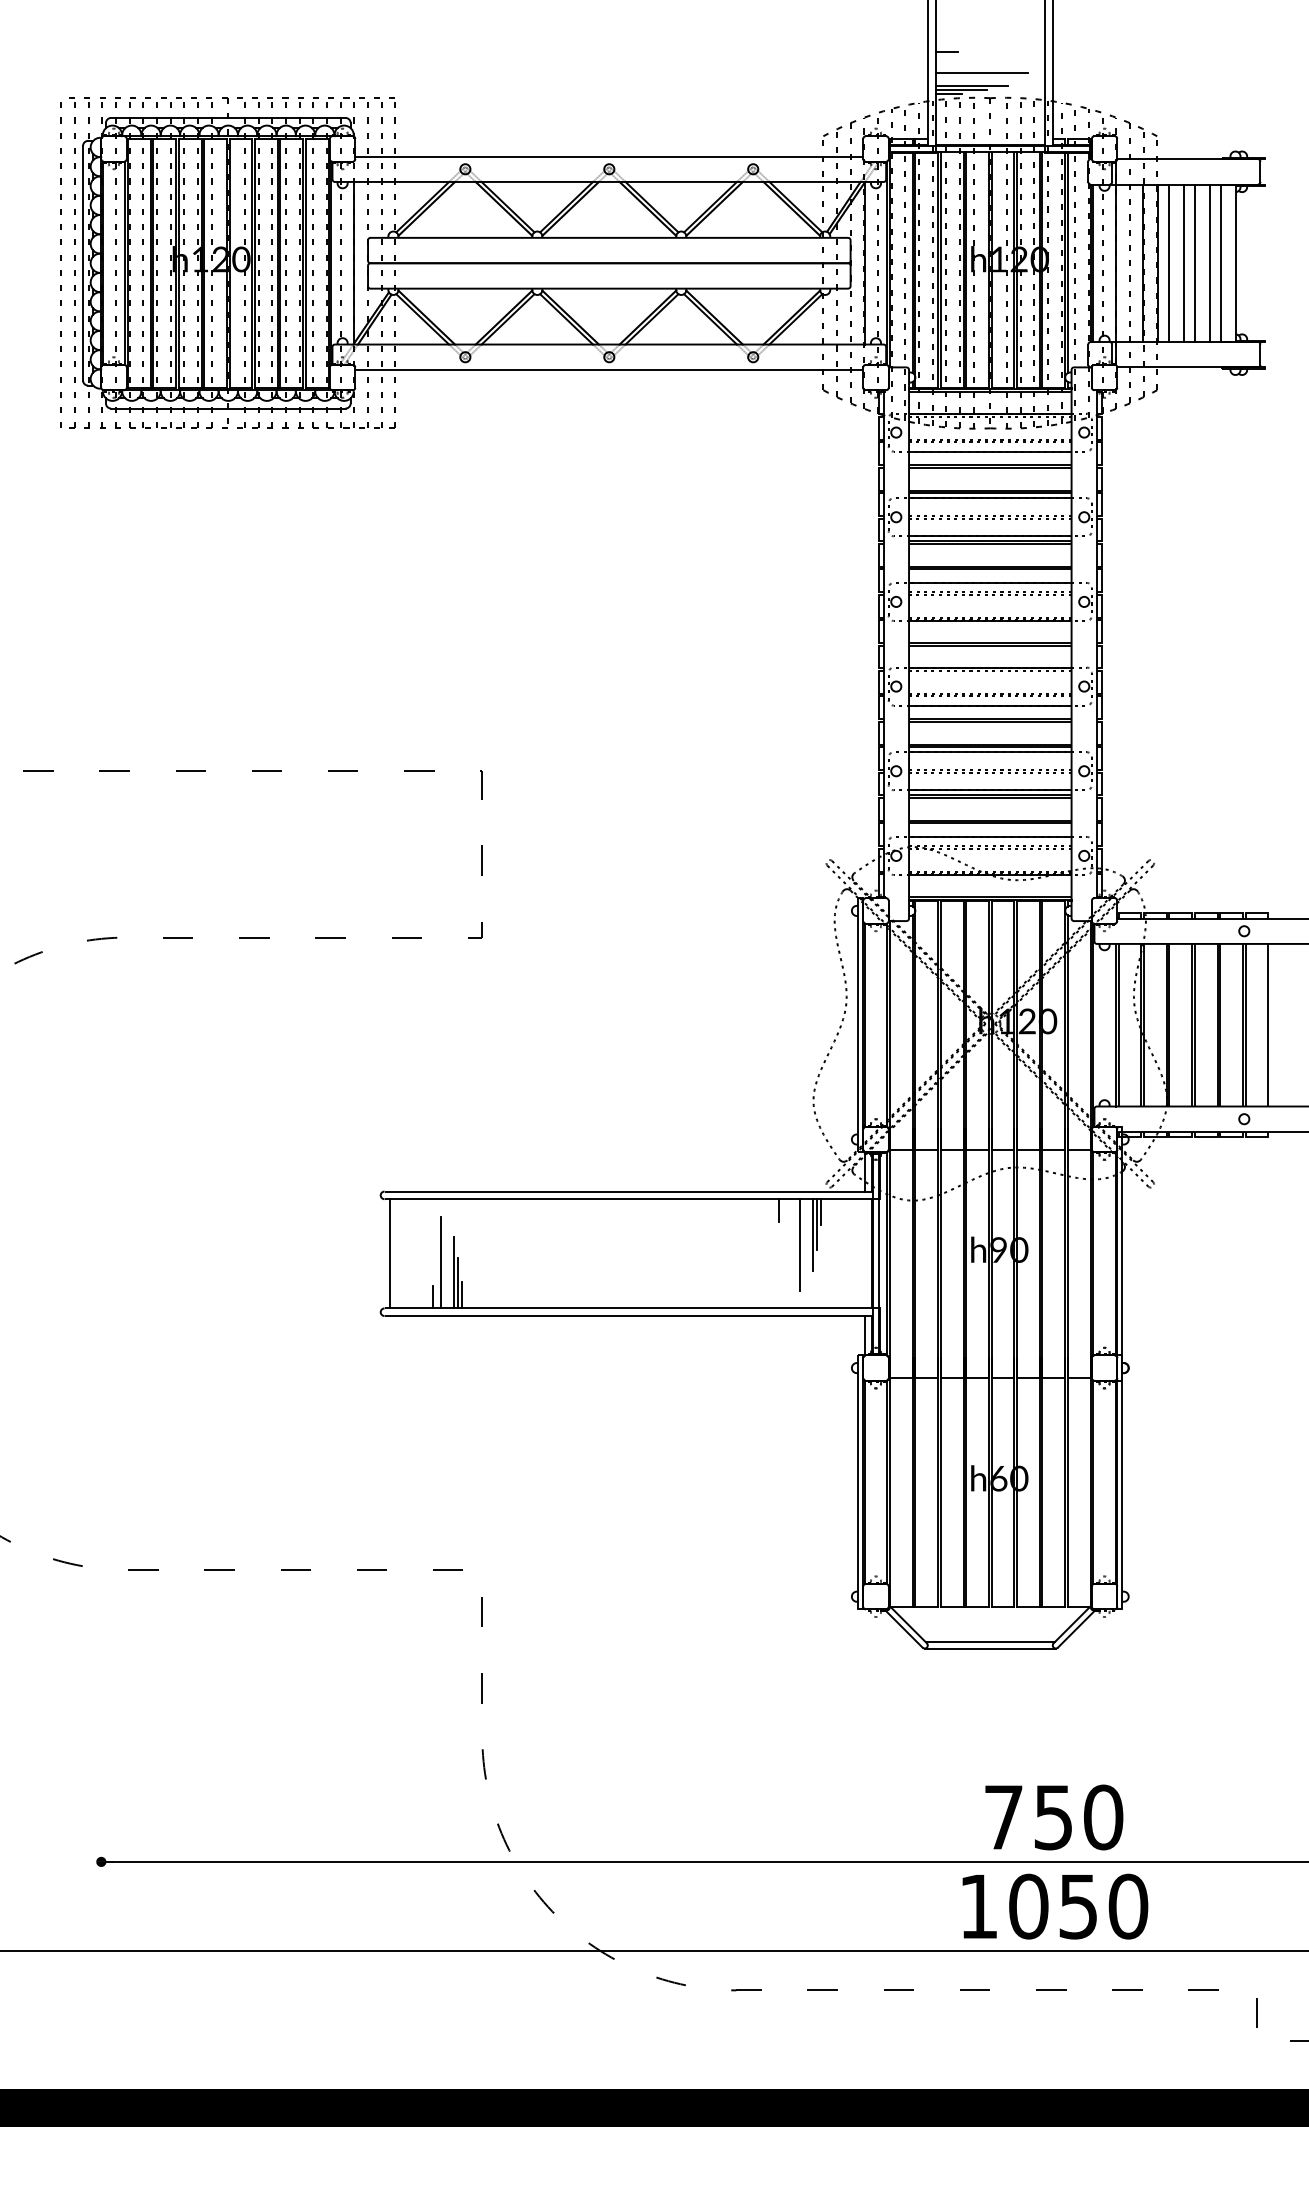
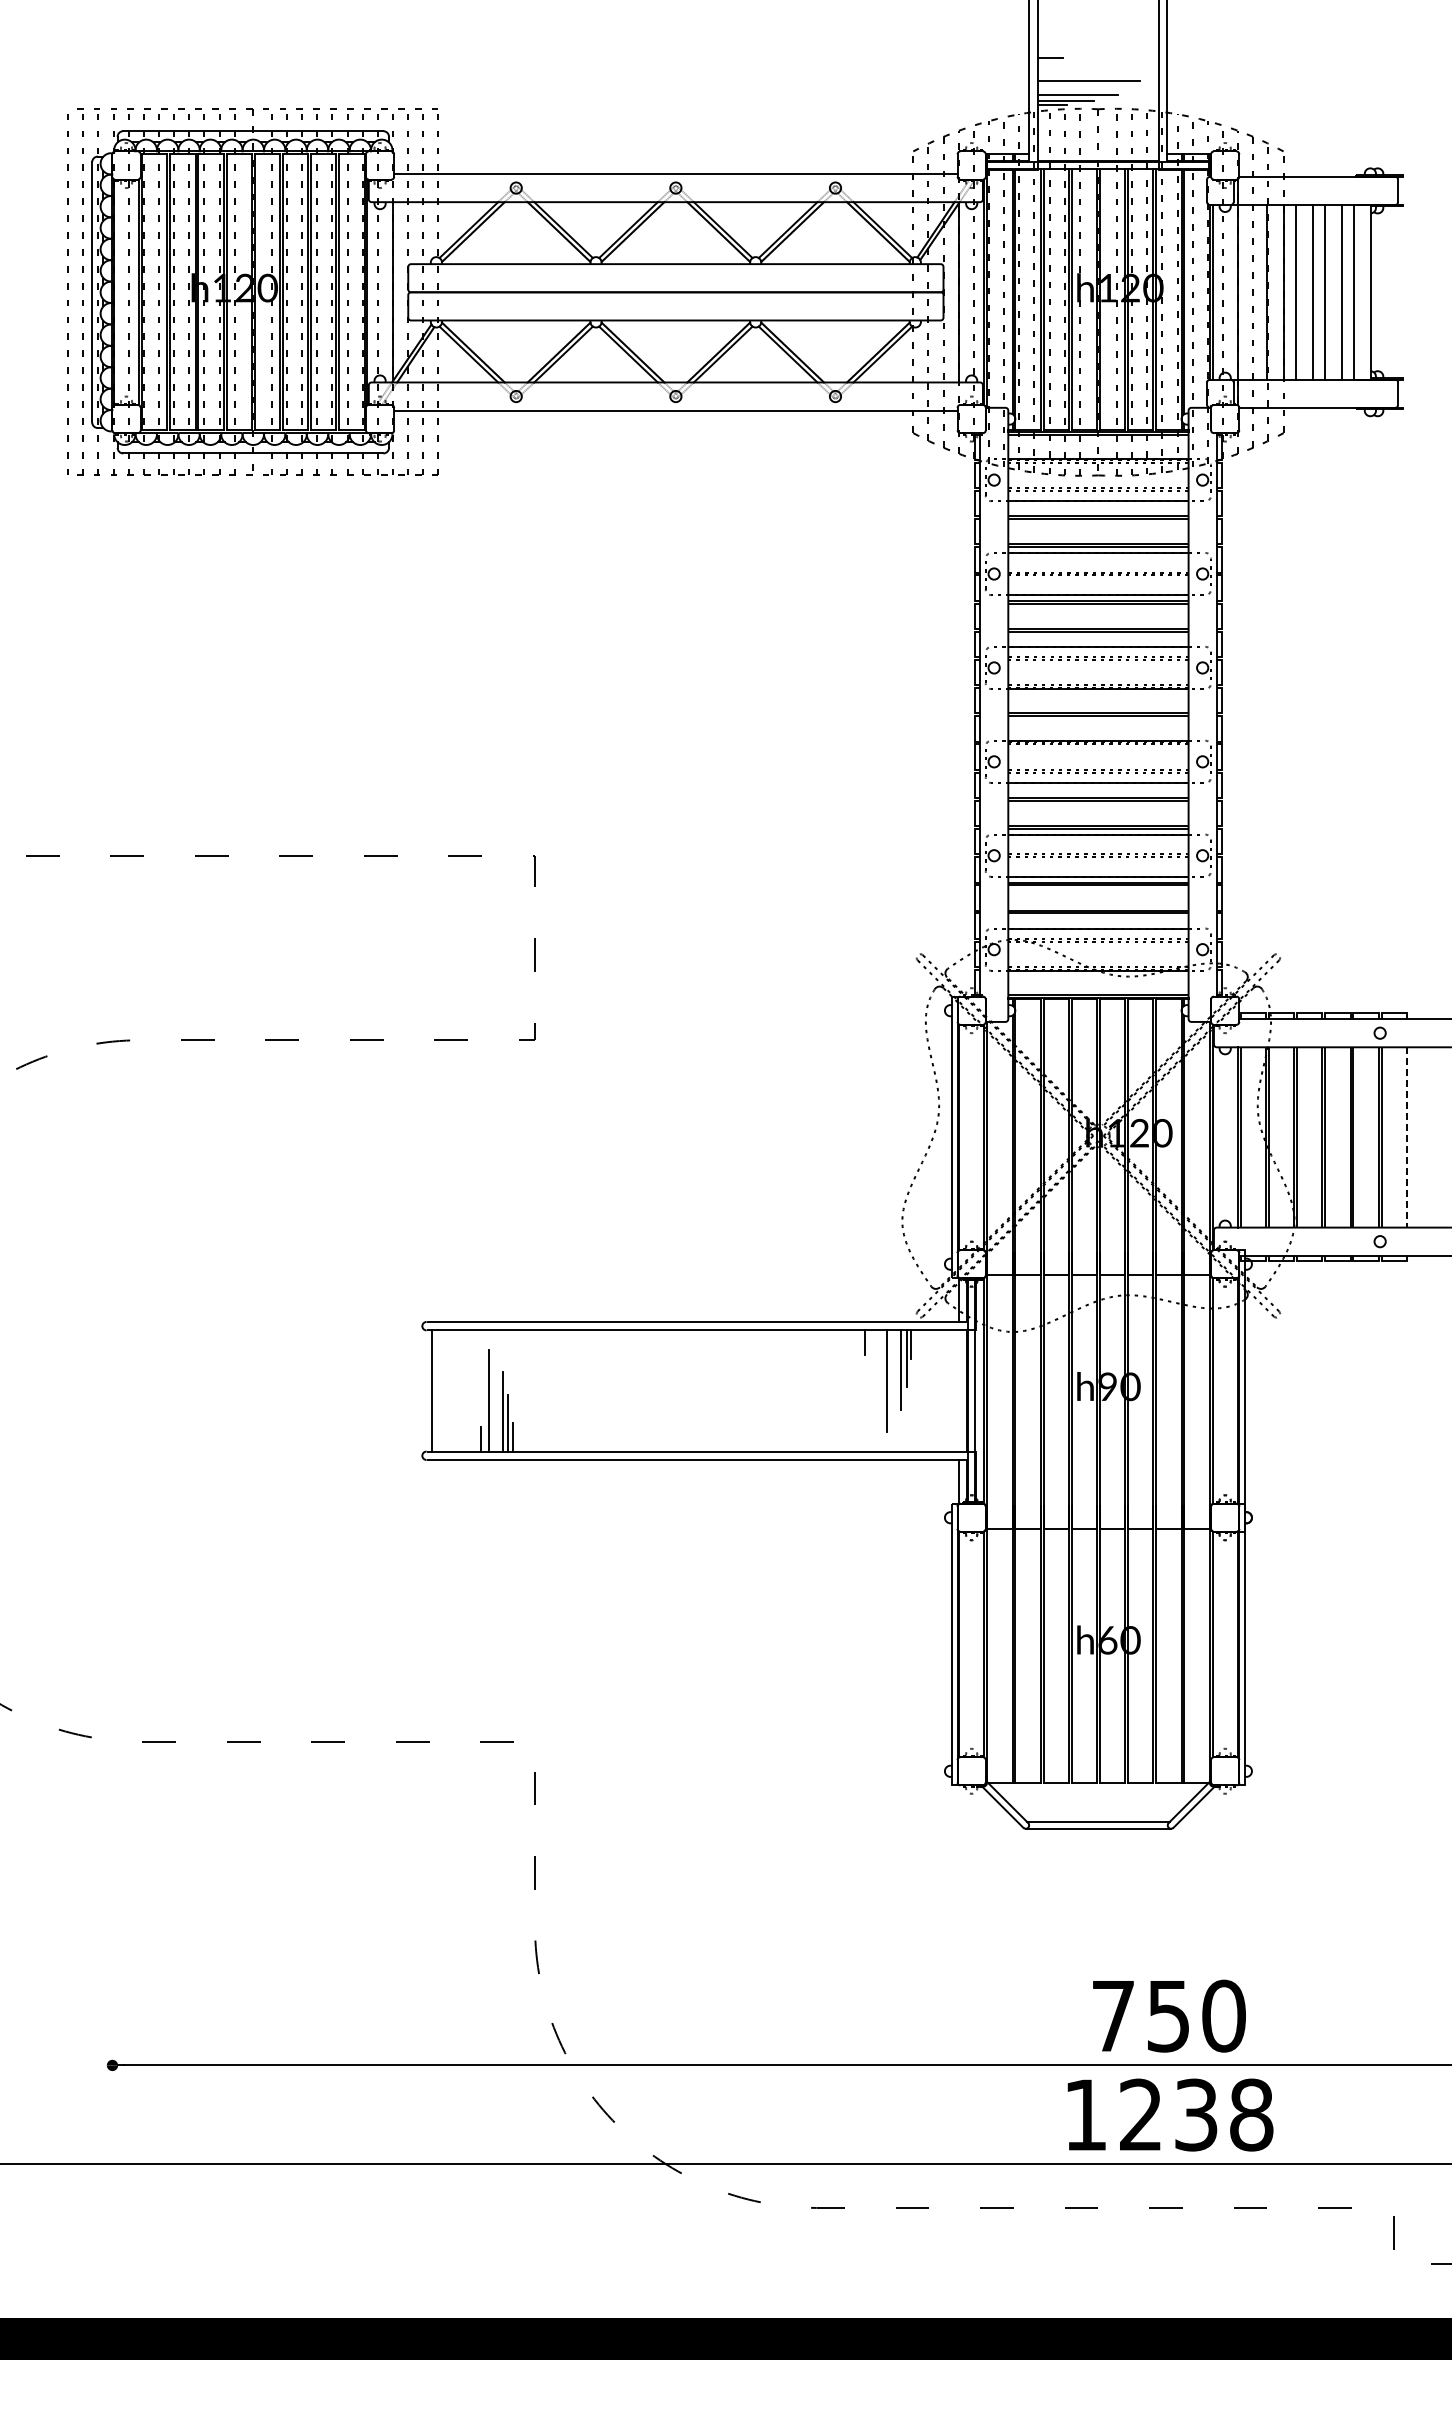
line: (1268, 1025) -> (1406, 1137), solid -> dashed
text: (1078, 1906) -> (1196, 2114), 1050 -> 1238

